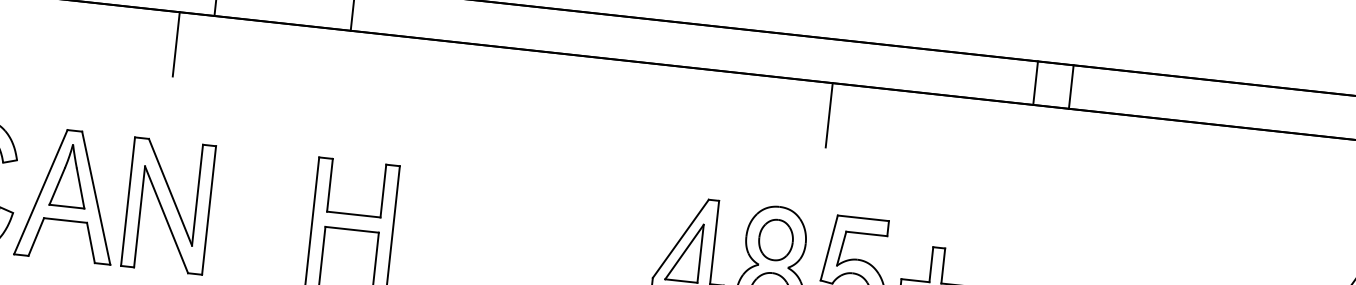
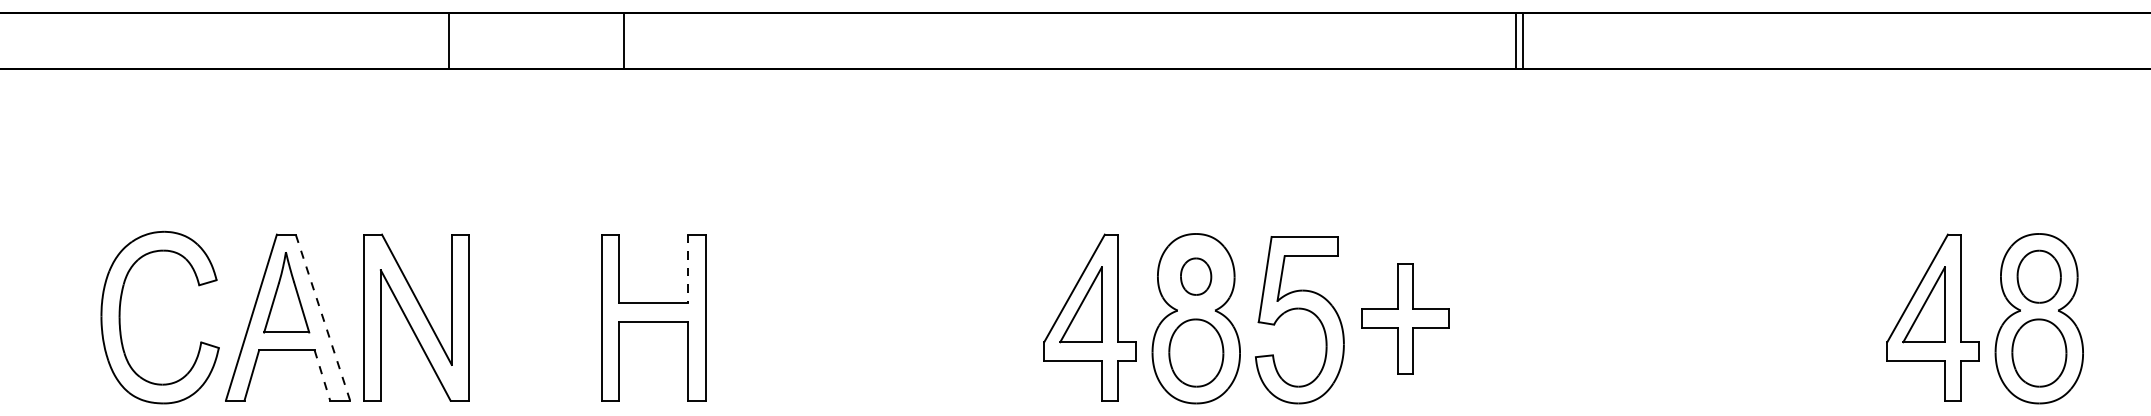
line: (176, 43) -> (403, 109), removed
line: (1035, 83) -> (1522, 40), moved
line: (1071, 86) -> (1515, 40), moved
line: (829, 114) -> (1246, 109), removed
line: (383, 191) -> (688, 269), solid -> dashed
line: (95, 198) -> (322, 317), solid -> dashed
part: (775, 239) -> (1195, 276), size x0.7
line: (91, 243) -> (322, 375), solid -> dashed

